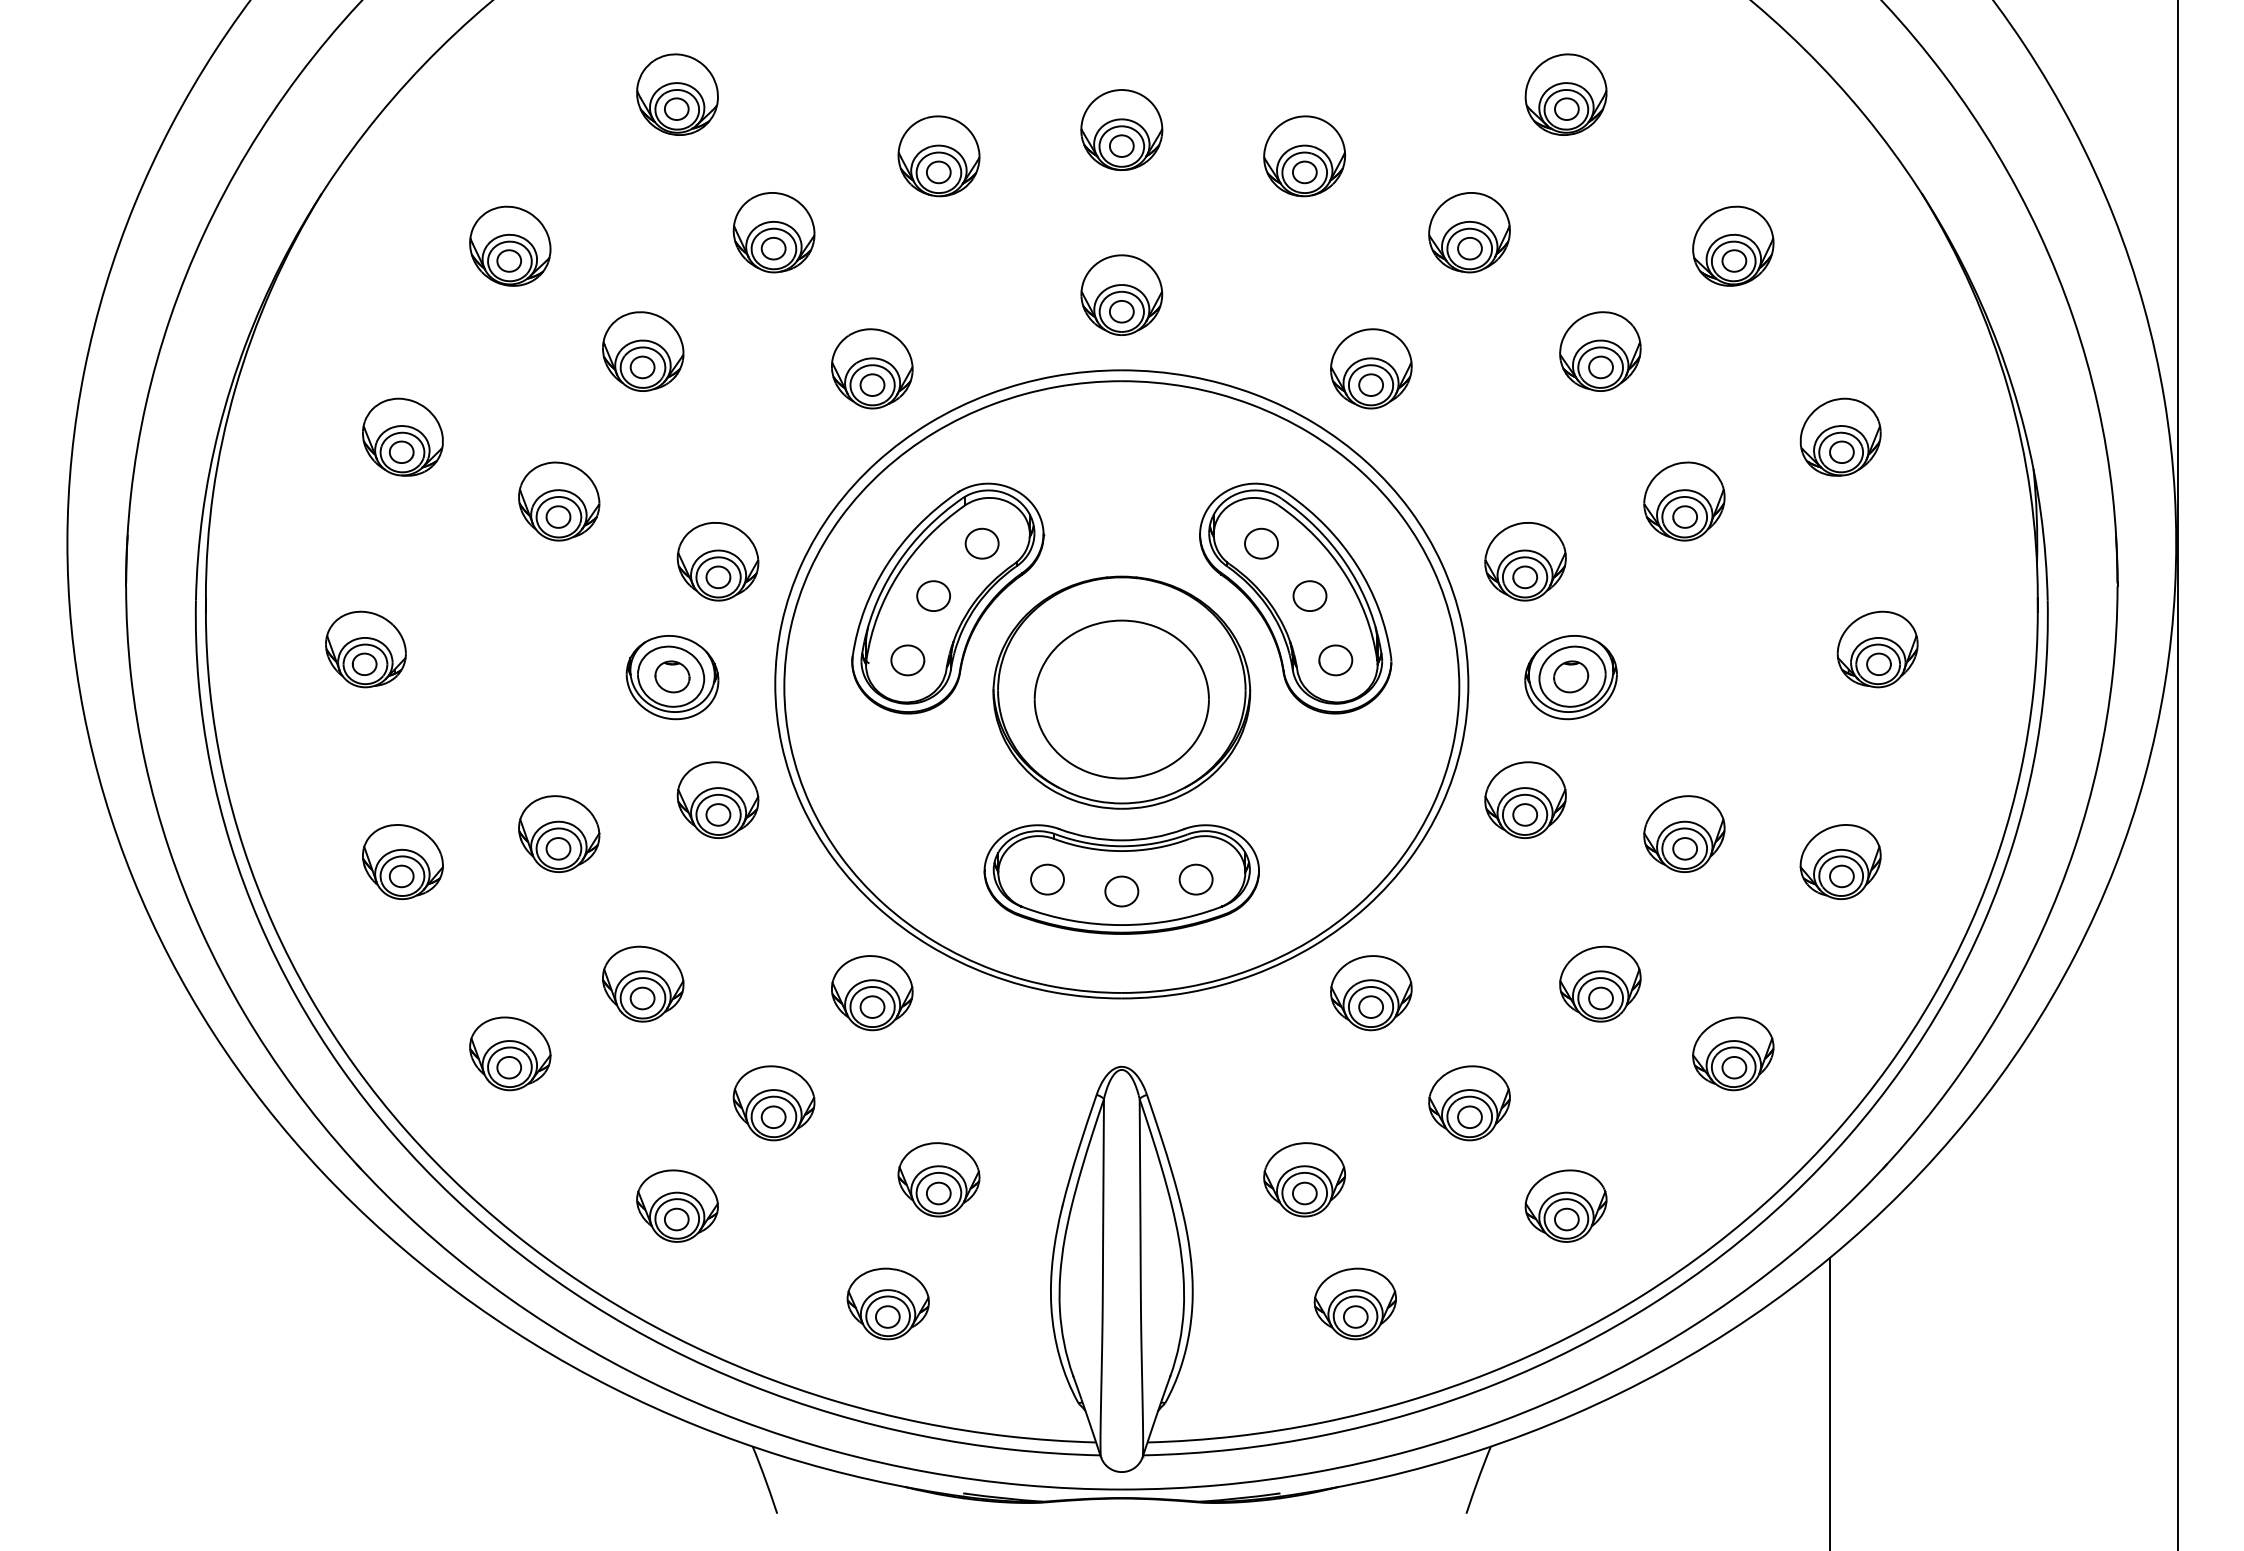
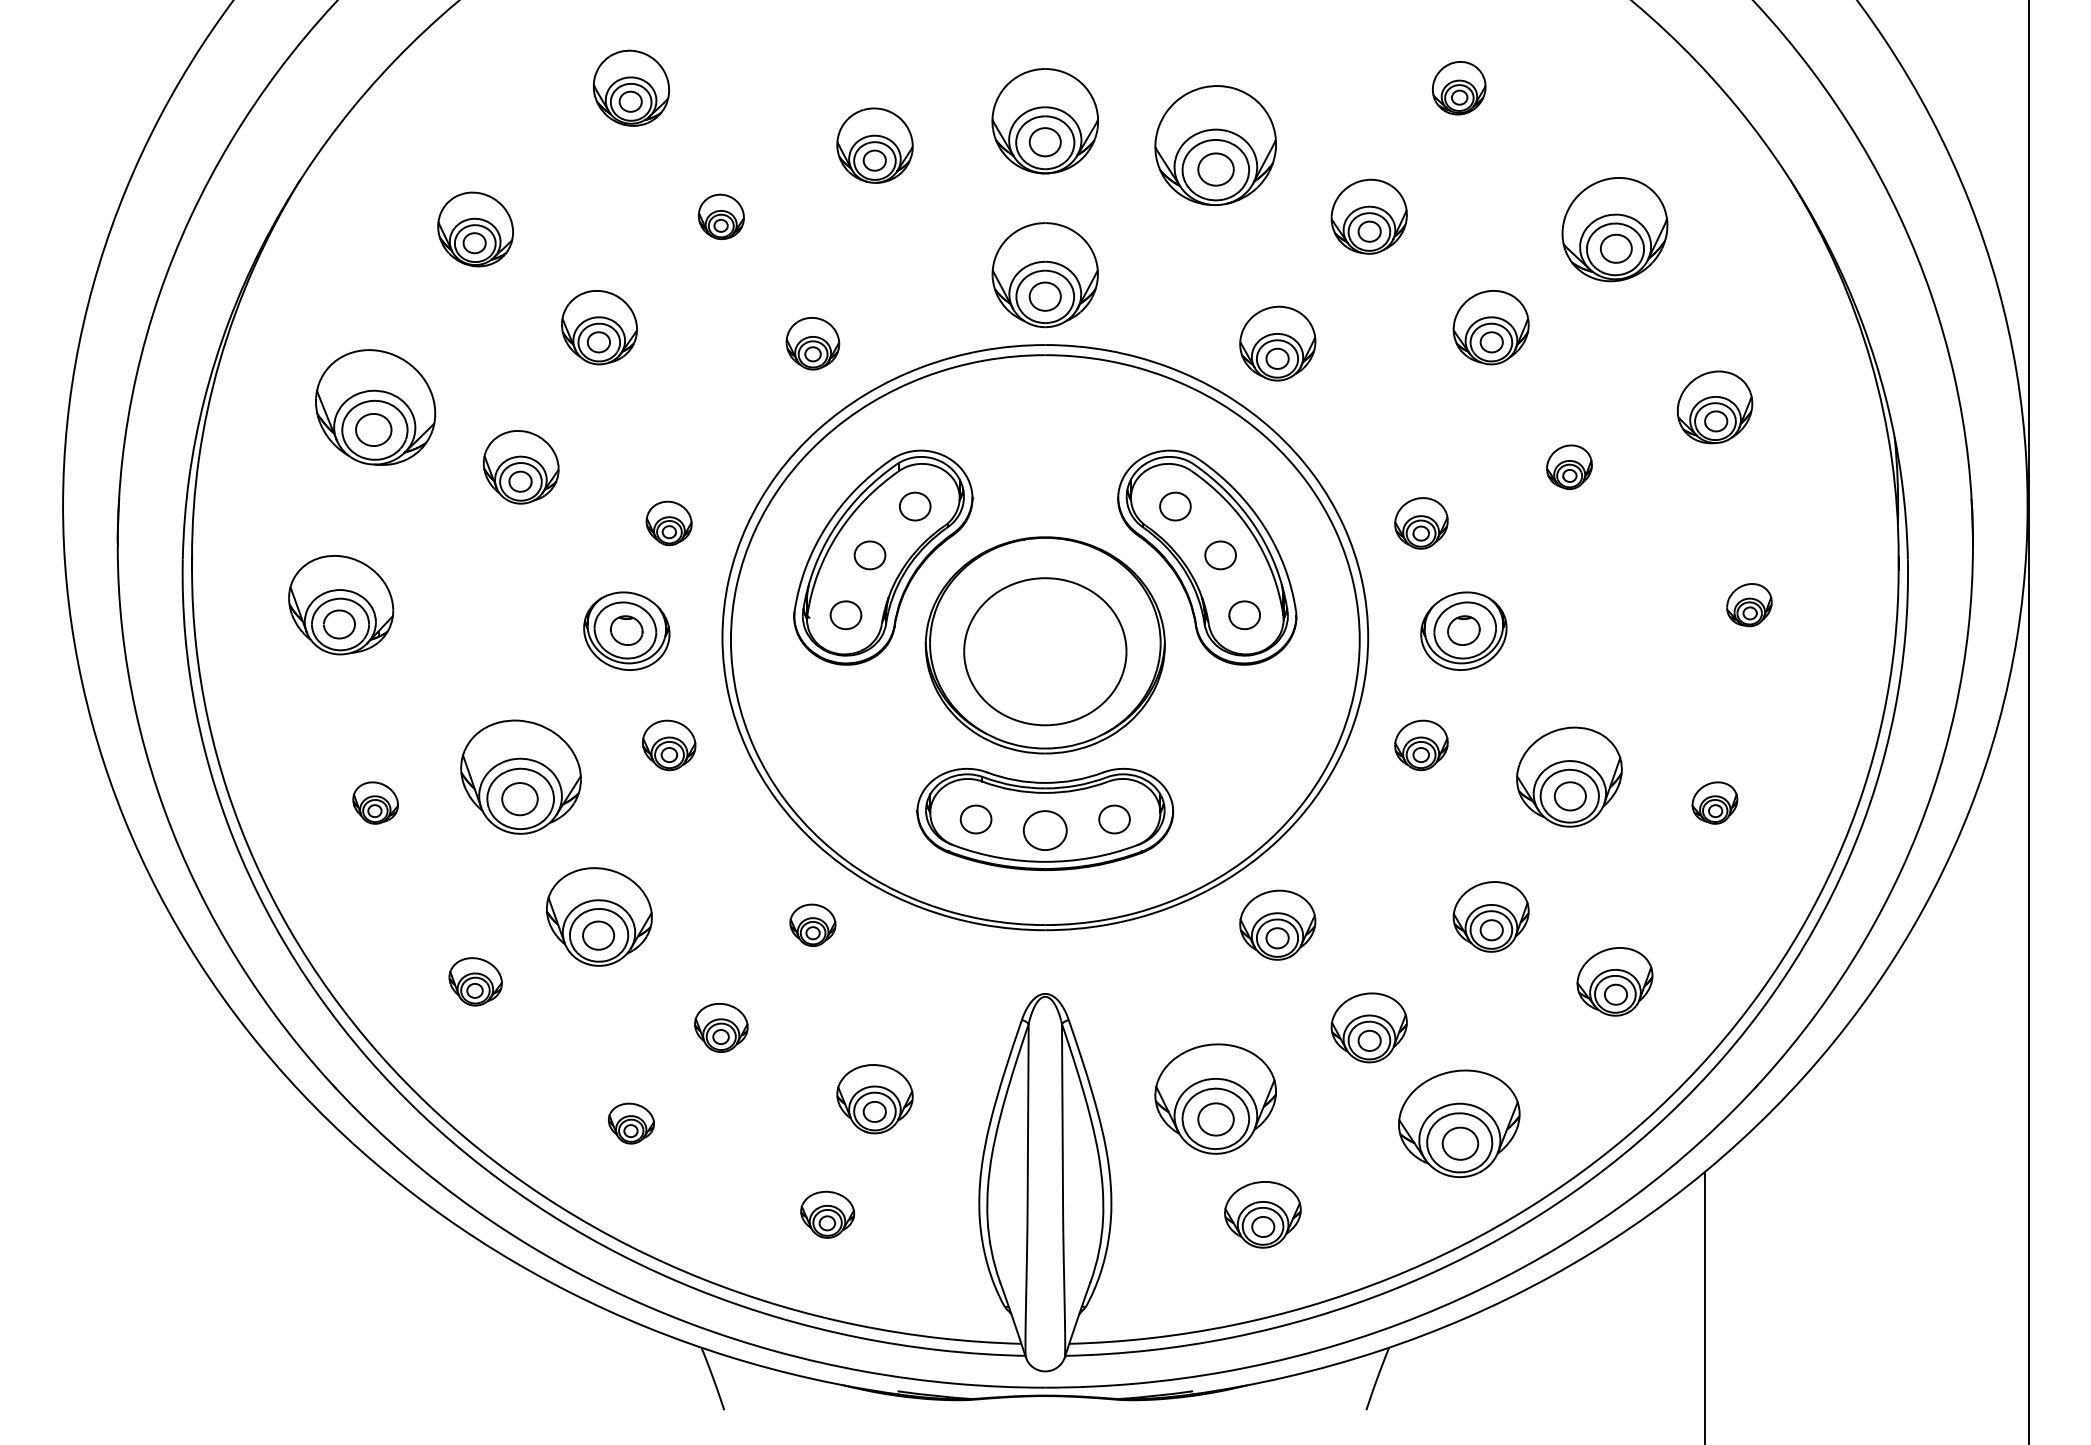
part: (1565, 94) -> (1458, 88), size x0.7
part: (1121, 129) -> (1045, 120), size x1.4
part: (1304, 156) -> (1215, 145), size x1.6
part: (773, 232) -> (720, 216), size x0.6
part: (1733, 245) -> (1615, 228), size x1.4
part: (1121, 294) -> (1045, 274), size x1.4
part: (872, 368) -> (813, 343), size x0.7
part: (402, 436) -> (375, 406), size x1.6
part: (1684, 501) -> (1569, 467), size x0.6
part: (717, 561) -> (668, 523), size x0.6
part: (1525, 561) -> (1421, 523), size x0.7
part: (365, 649) -> (340, 605), size x1.4
part: (1877, 649) -> (1749, 605), size x0.6
part: (717, 799) -> (668, 744), size x0.7
part: (1525, 799) -> (1421, 744), size x0.7
part: (559, 833) -> (521, 776), size x1.6
part: (1684, 833) -> (1569, 776), size x1.4
part: (402, 861) -> (375, 802), size x0.6
part: (1840, 861) -> (1714, 802), size x0.6
part: (1121, 891) -> (1045, 830), size x1.4
part: (643, 983) -> (599, 916), size x1.4
part: (872, 993) -> (813, 925), size x0.6
part: (510, 1053) -> (475, 981), size x0.7
part: (773, 1103) -> (720, 1028), size x0.7
part: (1304, 1179) -> (1215, 1098), size x1.6
part: (677, 1205) -> (631, 1123), size x0.6
part: (1565, 1205) -> (1458, 1123), size x1.6
part: (887, 1303) -> (827, 1214), size x0.7

